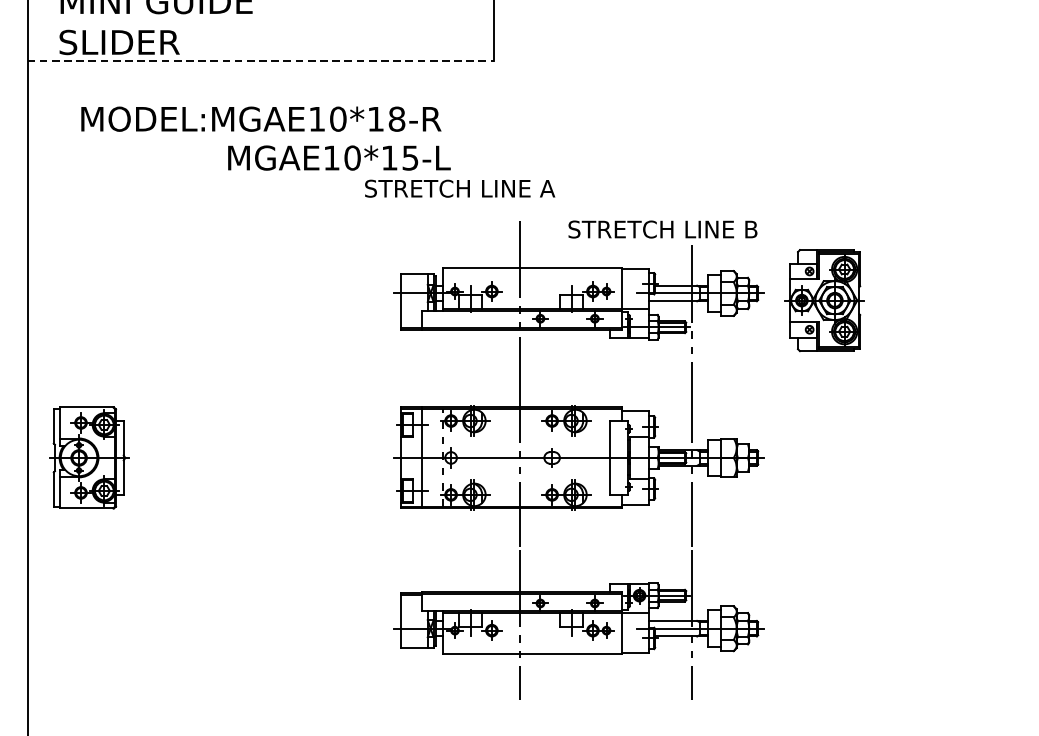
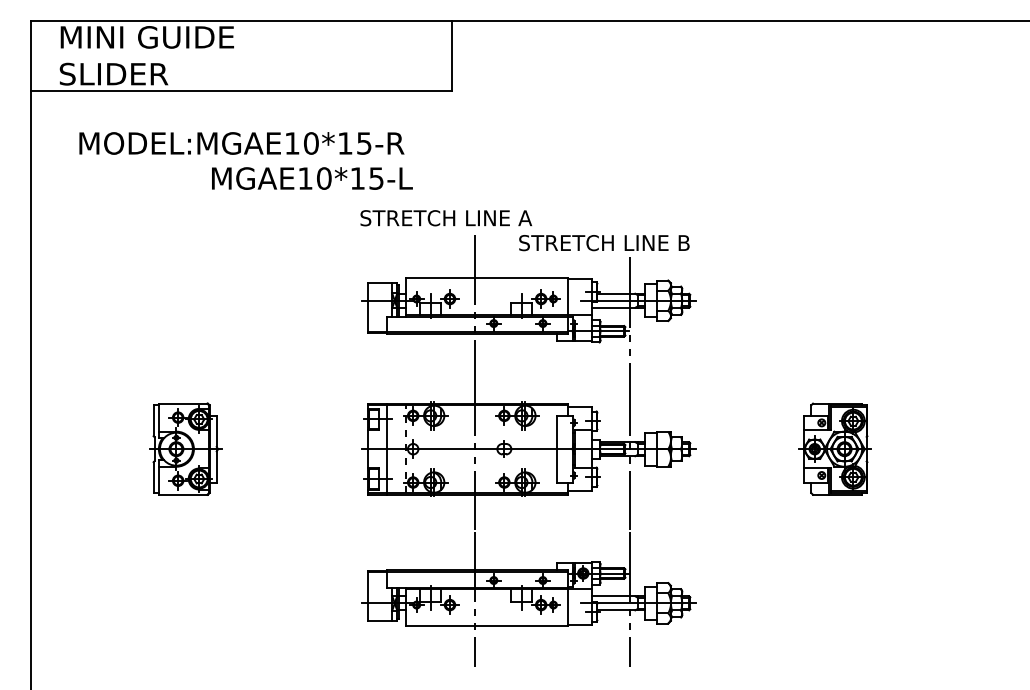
line: (260, 60) -> (241, 90), dashed -> solid
text: (397, 119) -> (364, 143), MODEL:MGAE10*18-R -> MODEL:MGAE10*15-R
text: (460, 189) -> (446, 218), moved
part: (823, 299) -> (834, 448), moved
part: (89, 457) -> (185, 448), moved

